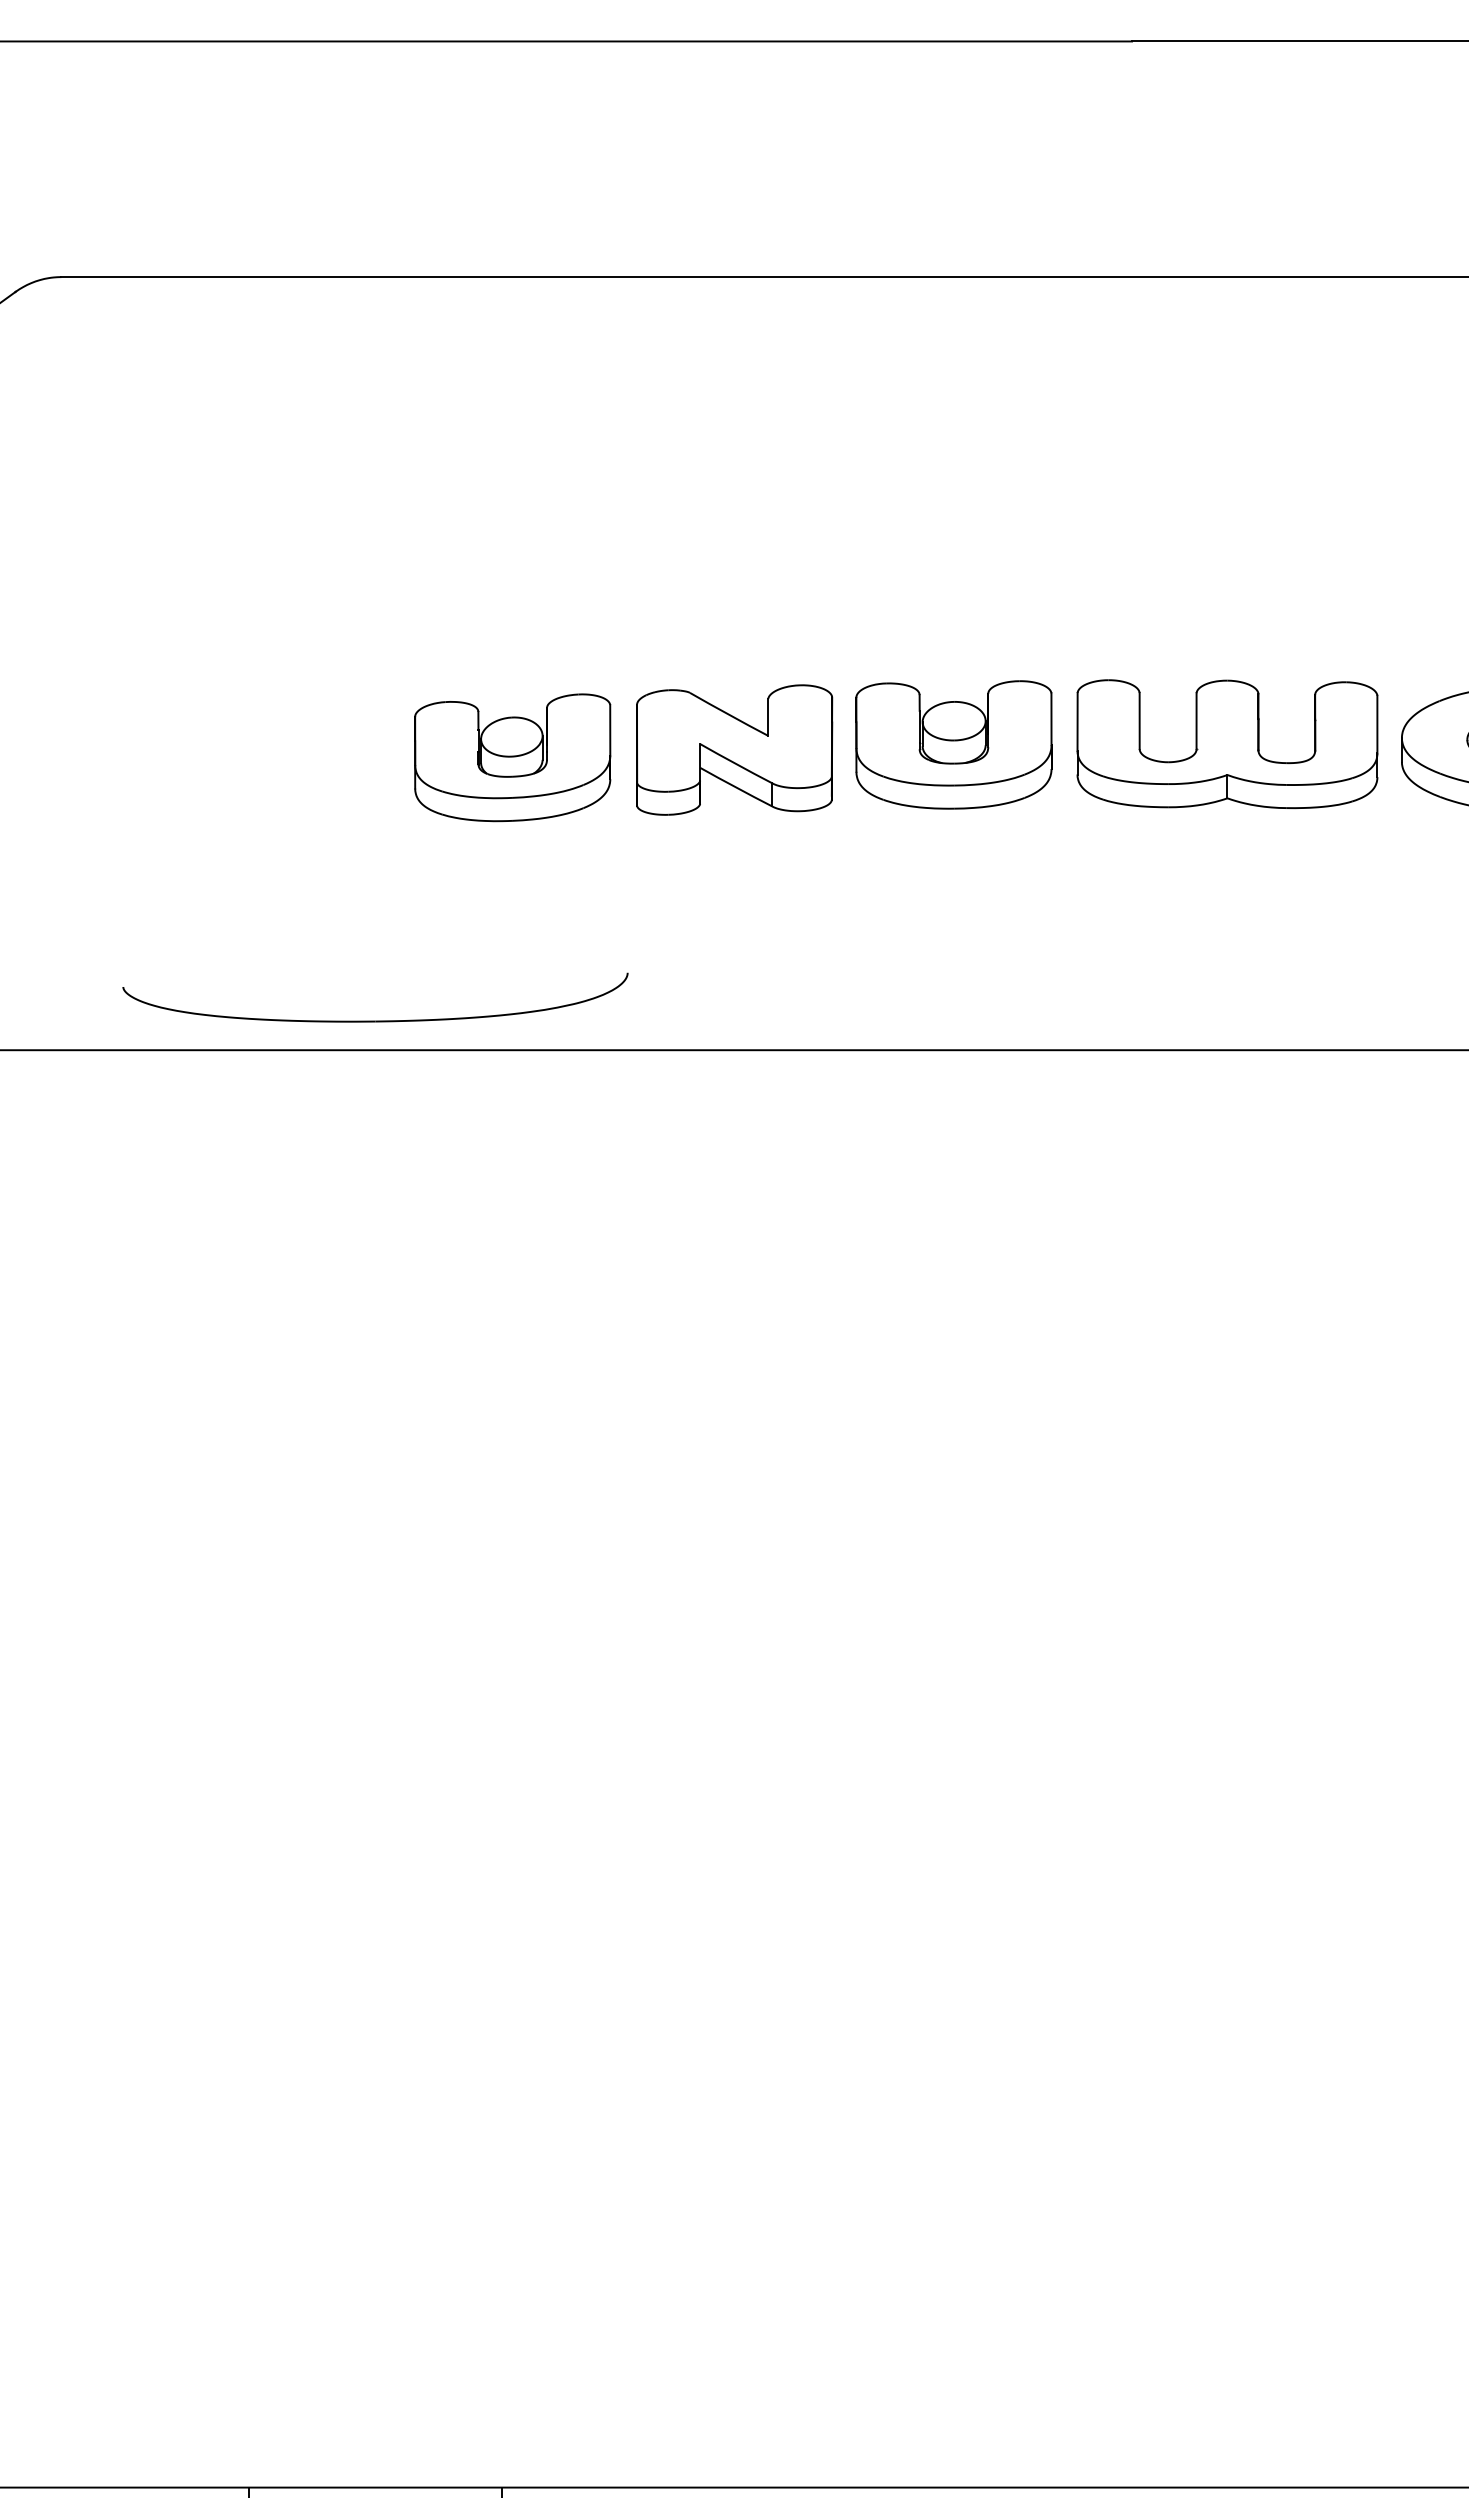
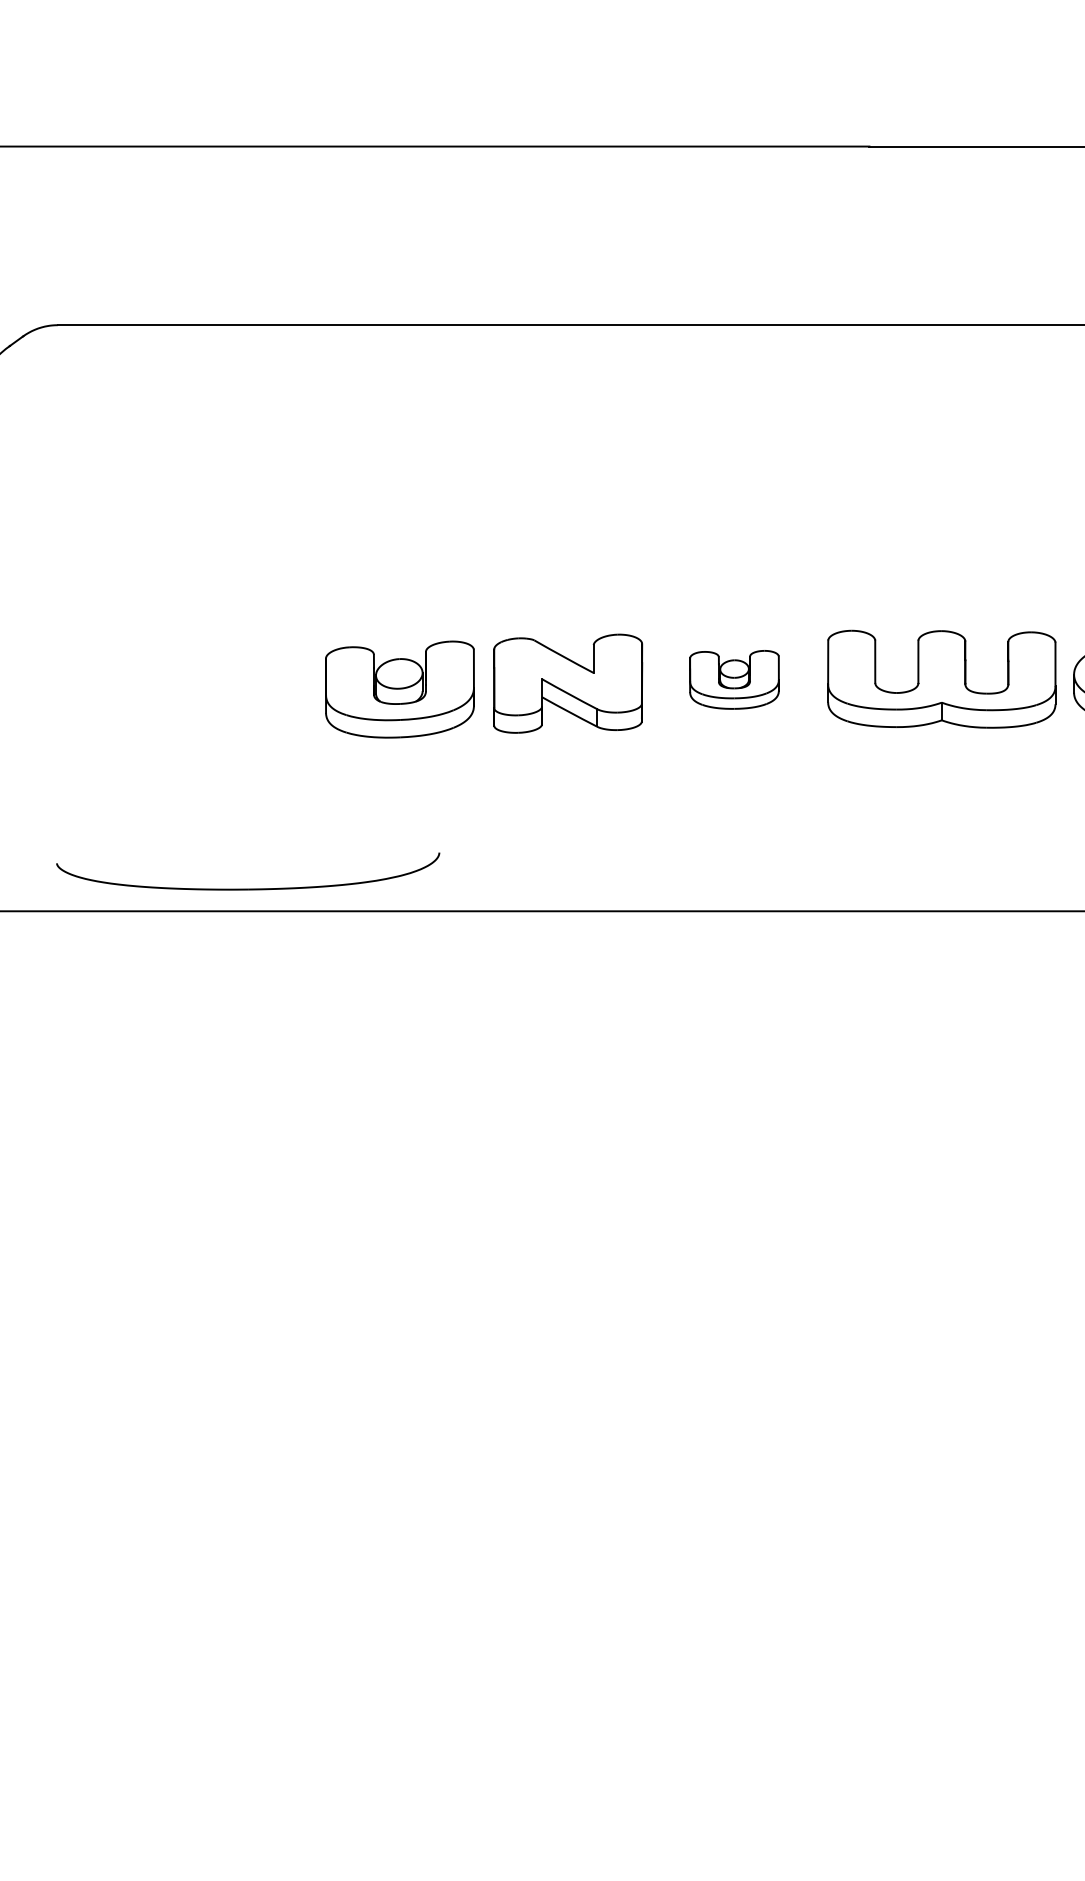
part: (953, 744) -> (734, 679), size x0.6
part: (375, 1020) -> (248, 888), moved

